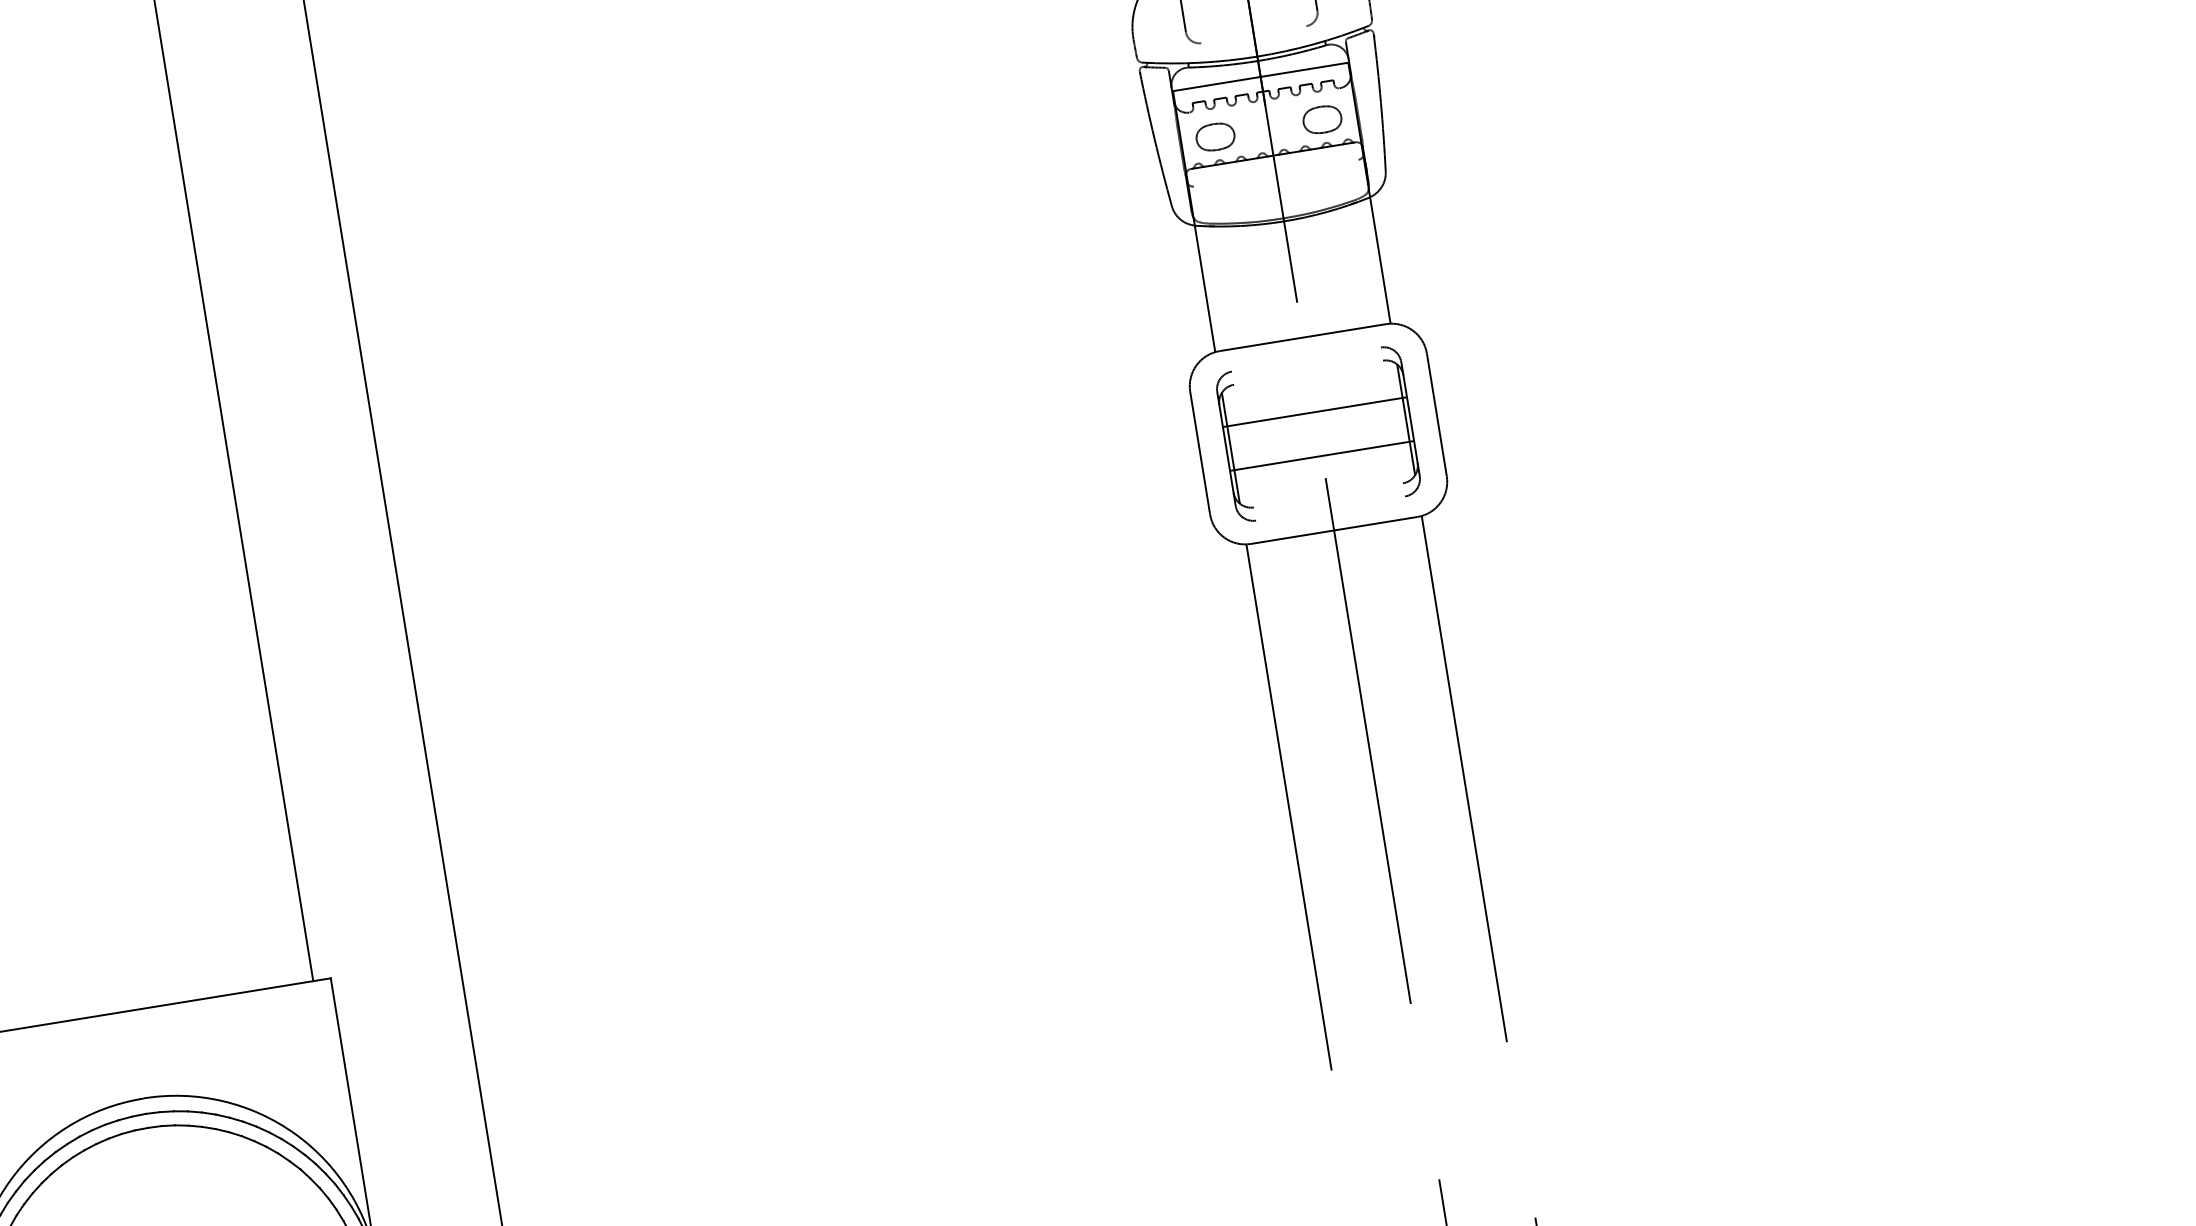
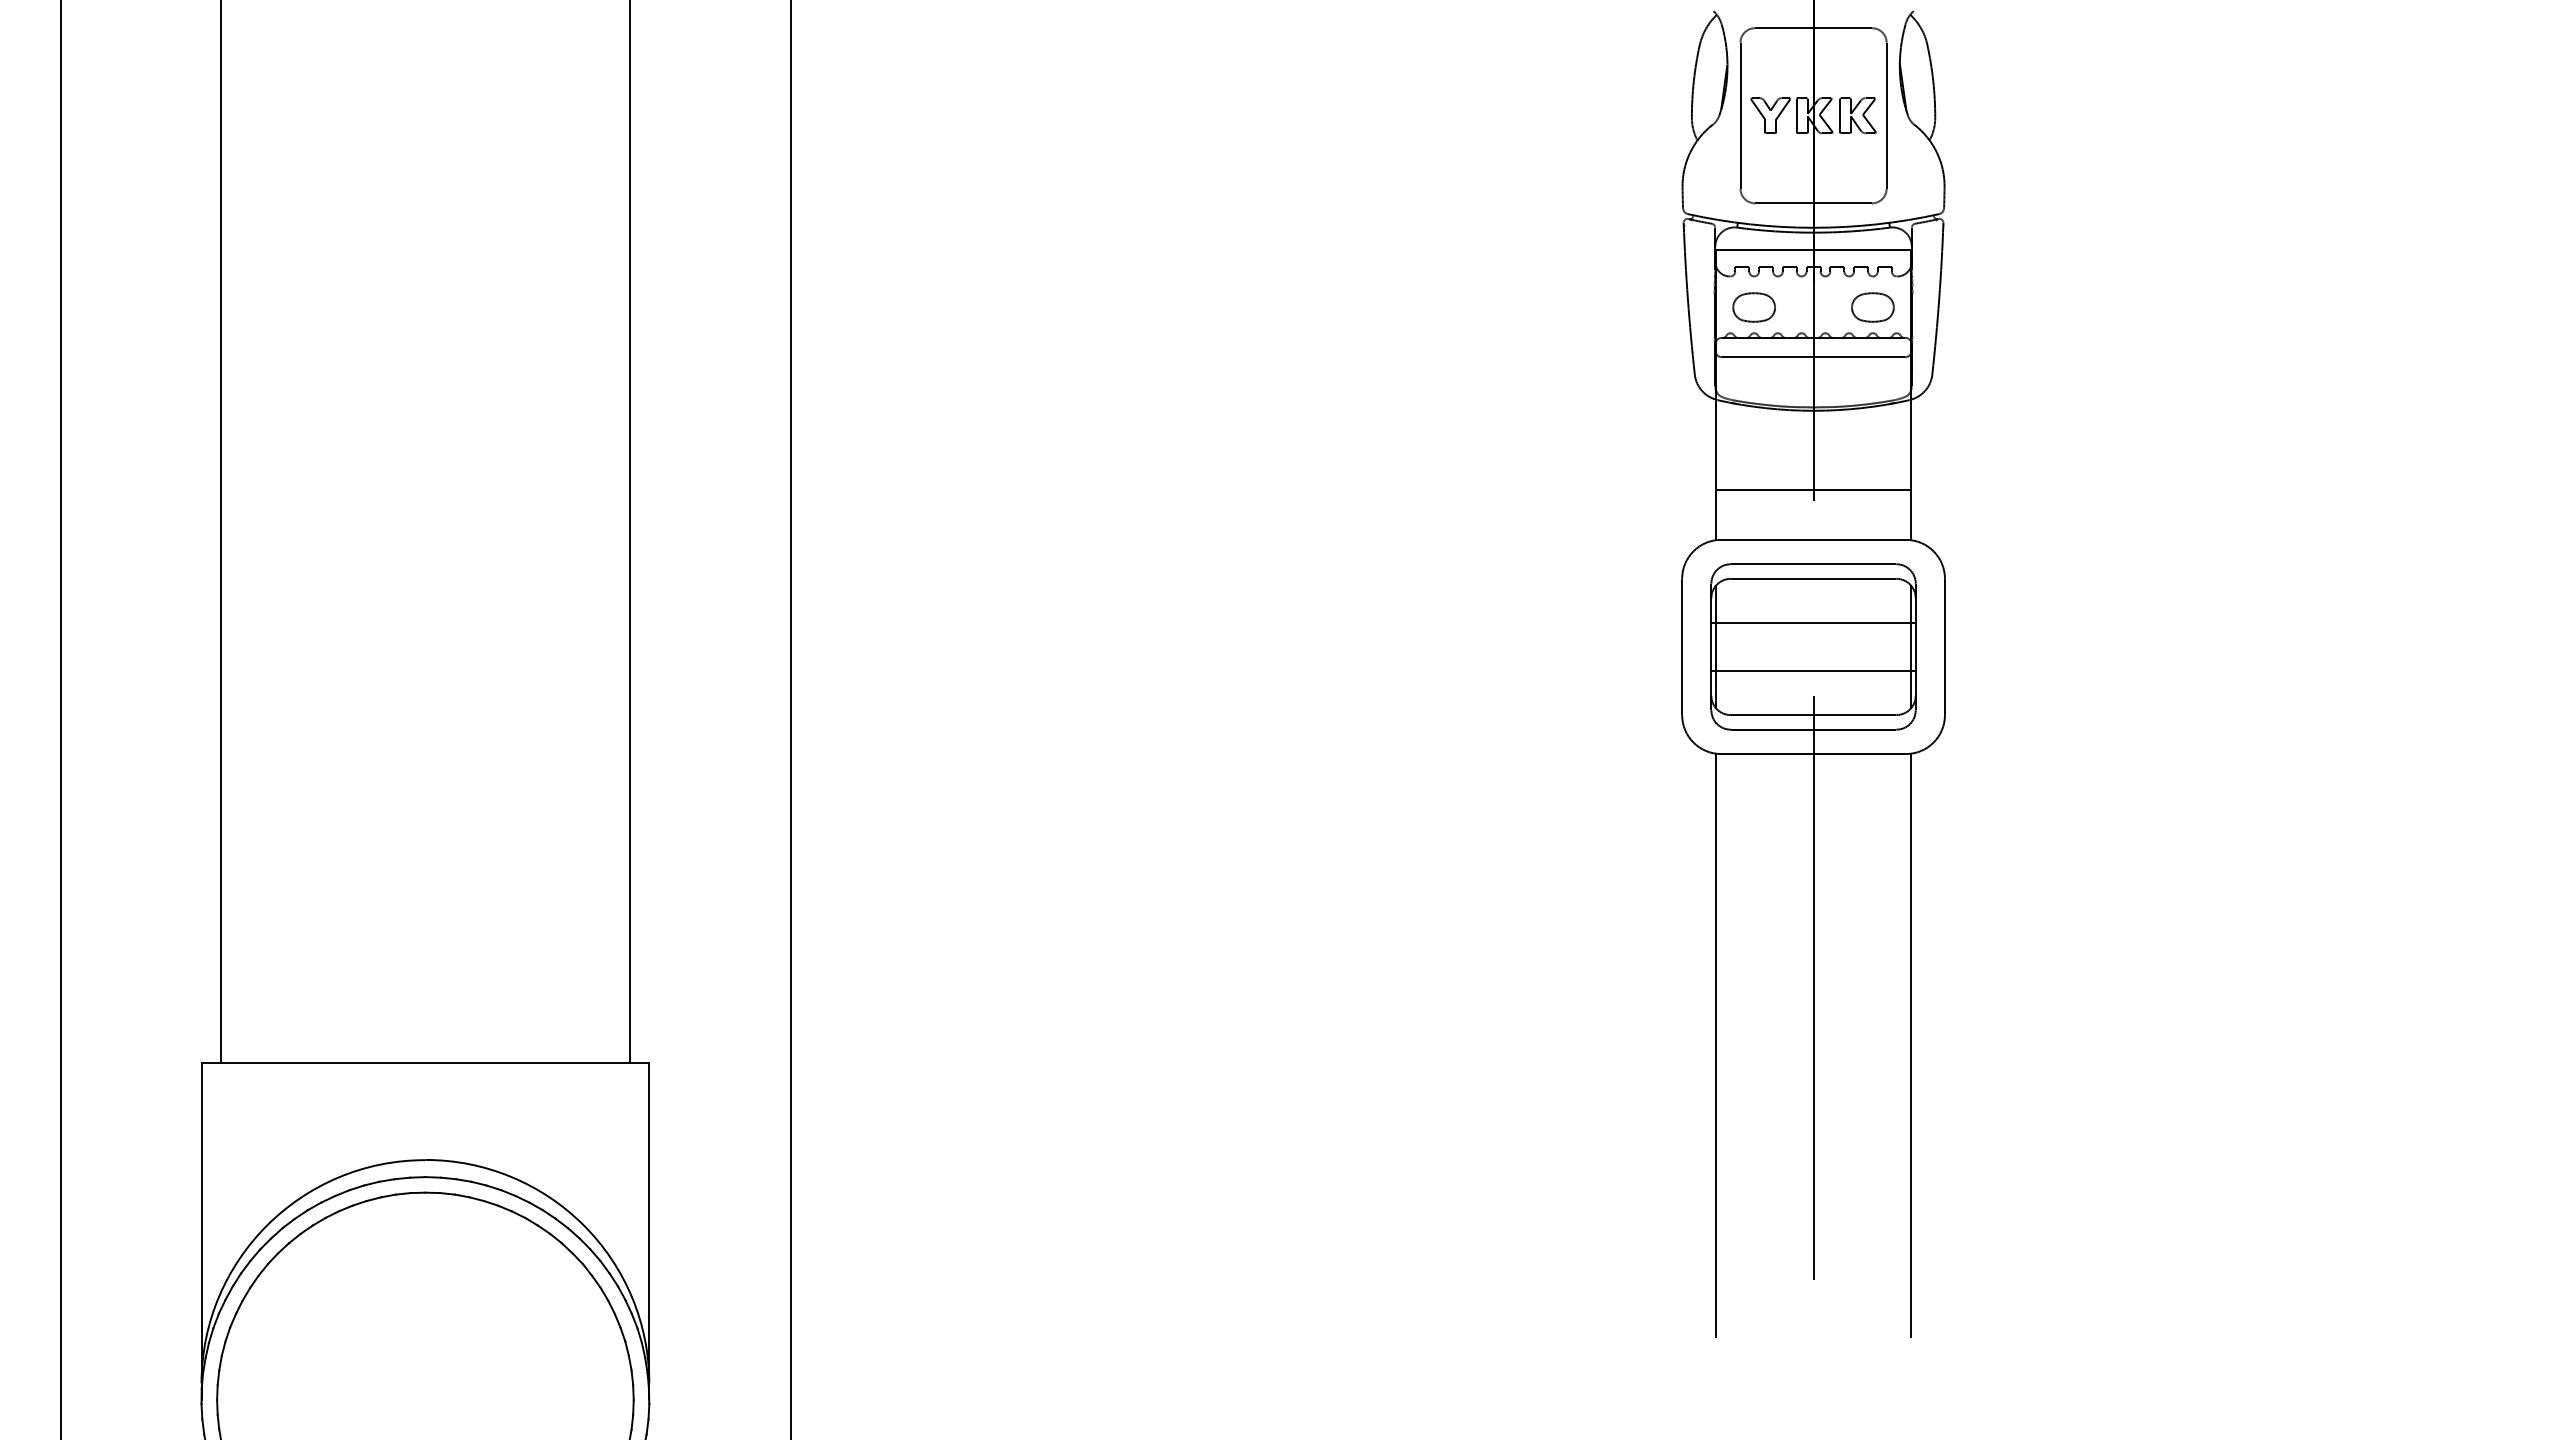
line: (1253, 34) -> (1813, 203), added
line: (1276, 173) -> (1813, 357), added
line: (1295, 292) -> (1813, 489), added
line: (1306, 359) -> (1813, 564), added
line: (1308, 372) -> (1813, 578), added
line: (1328, 495) -> (1813, 715), added
line: (1330, 508) -> (1813, 729), added

